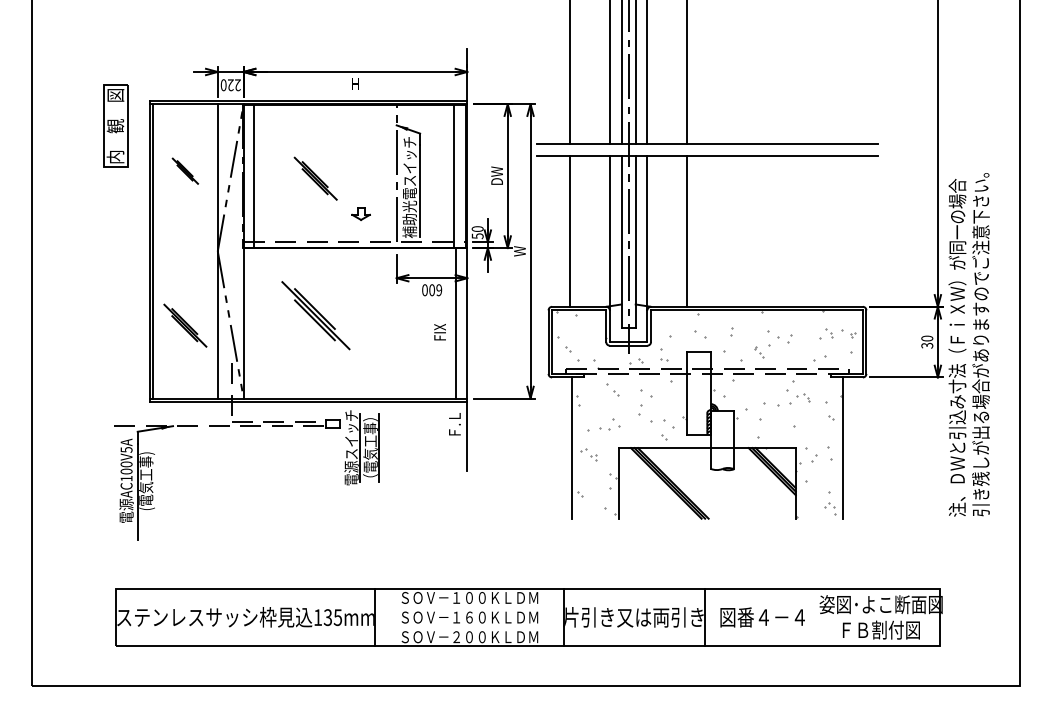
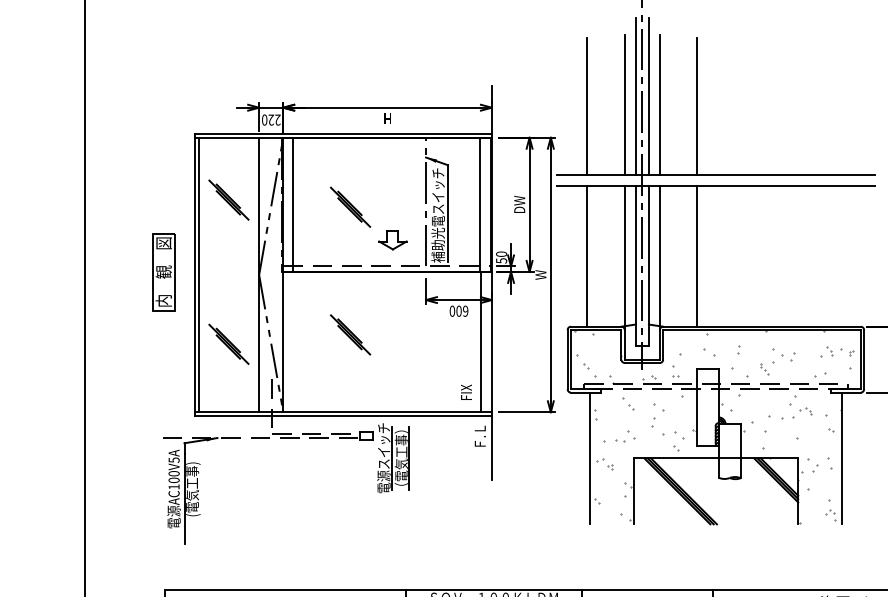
part: (115, 125) -> (163, 271), moved
part: (185, 171) -> (229, 200), size x1.67
part: (360, 213) -> (392, 239), size x1.67
part: (315, 315) -> (350, 334), size x0.62
text: (439, 332) -> (465, 392), moved

